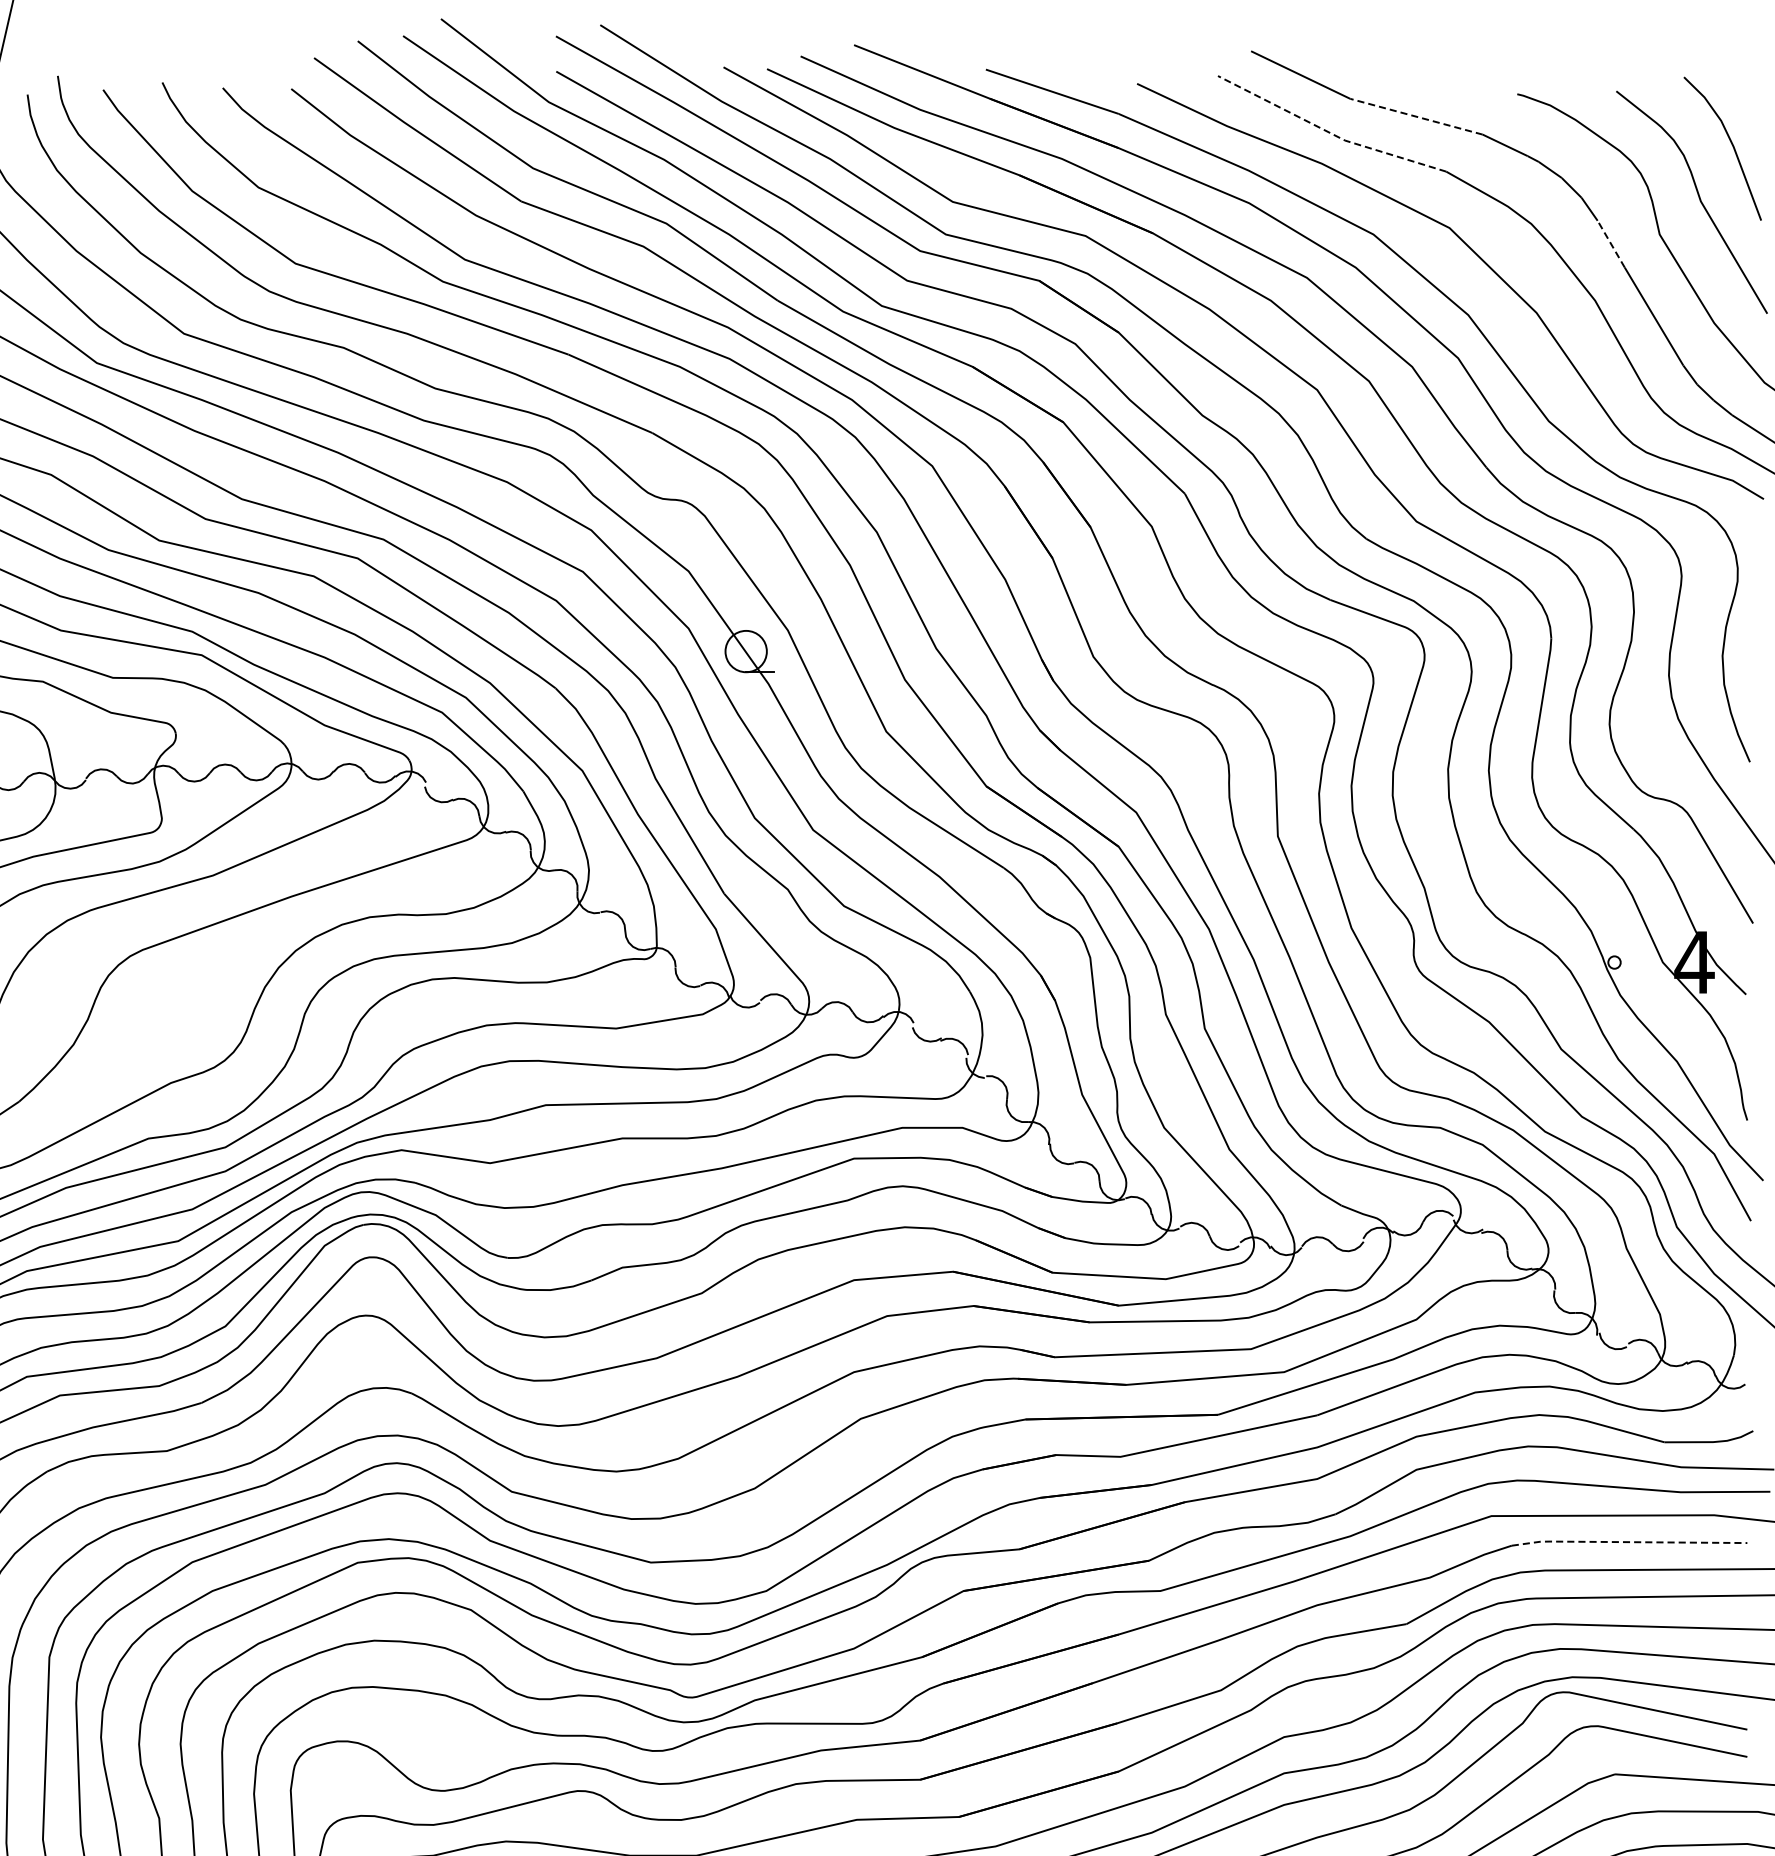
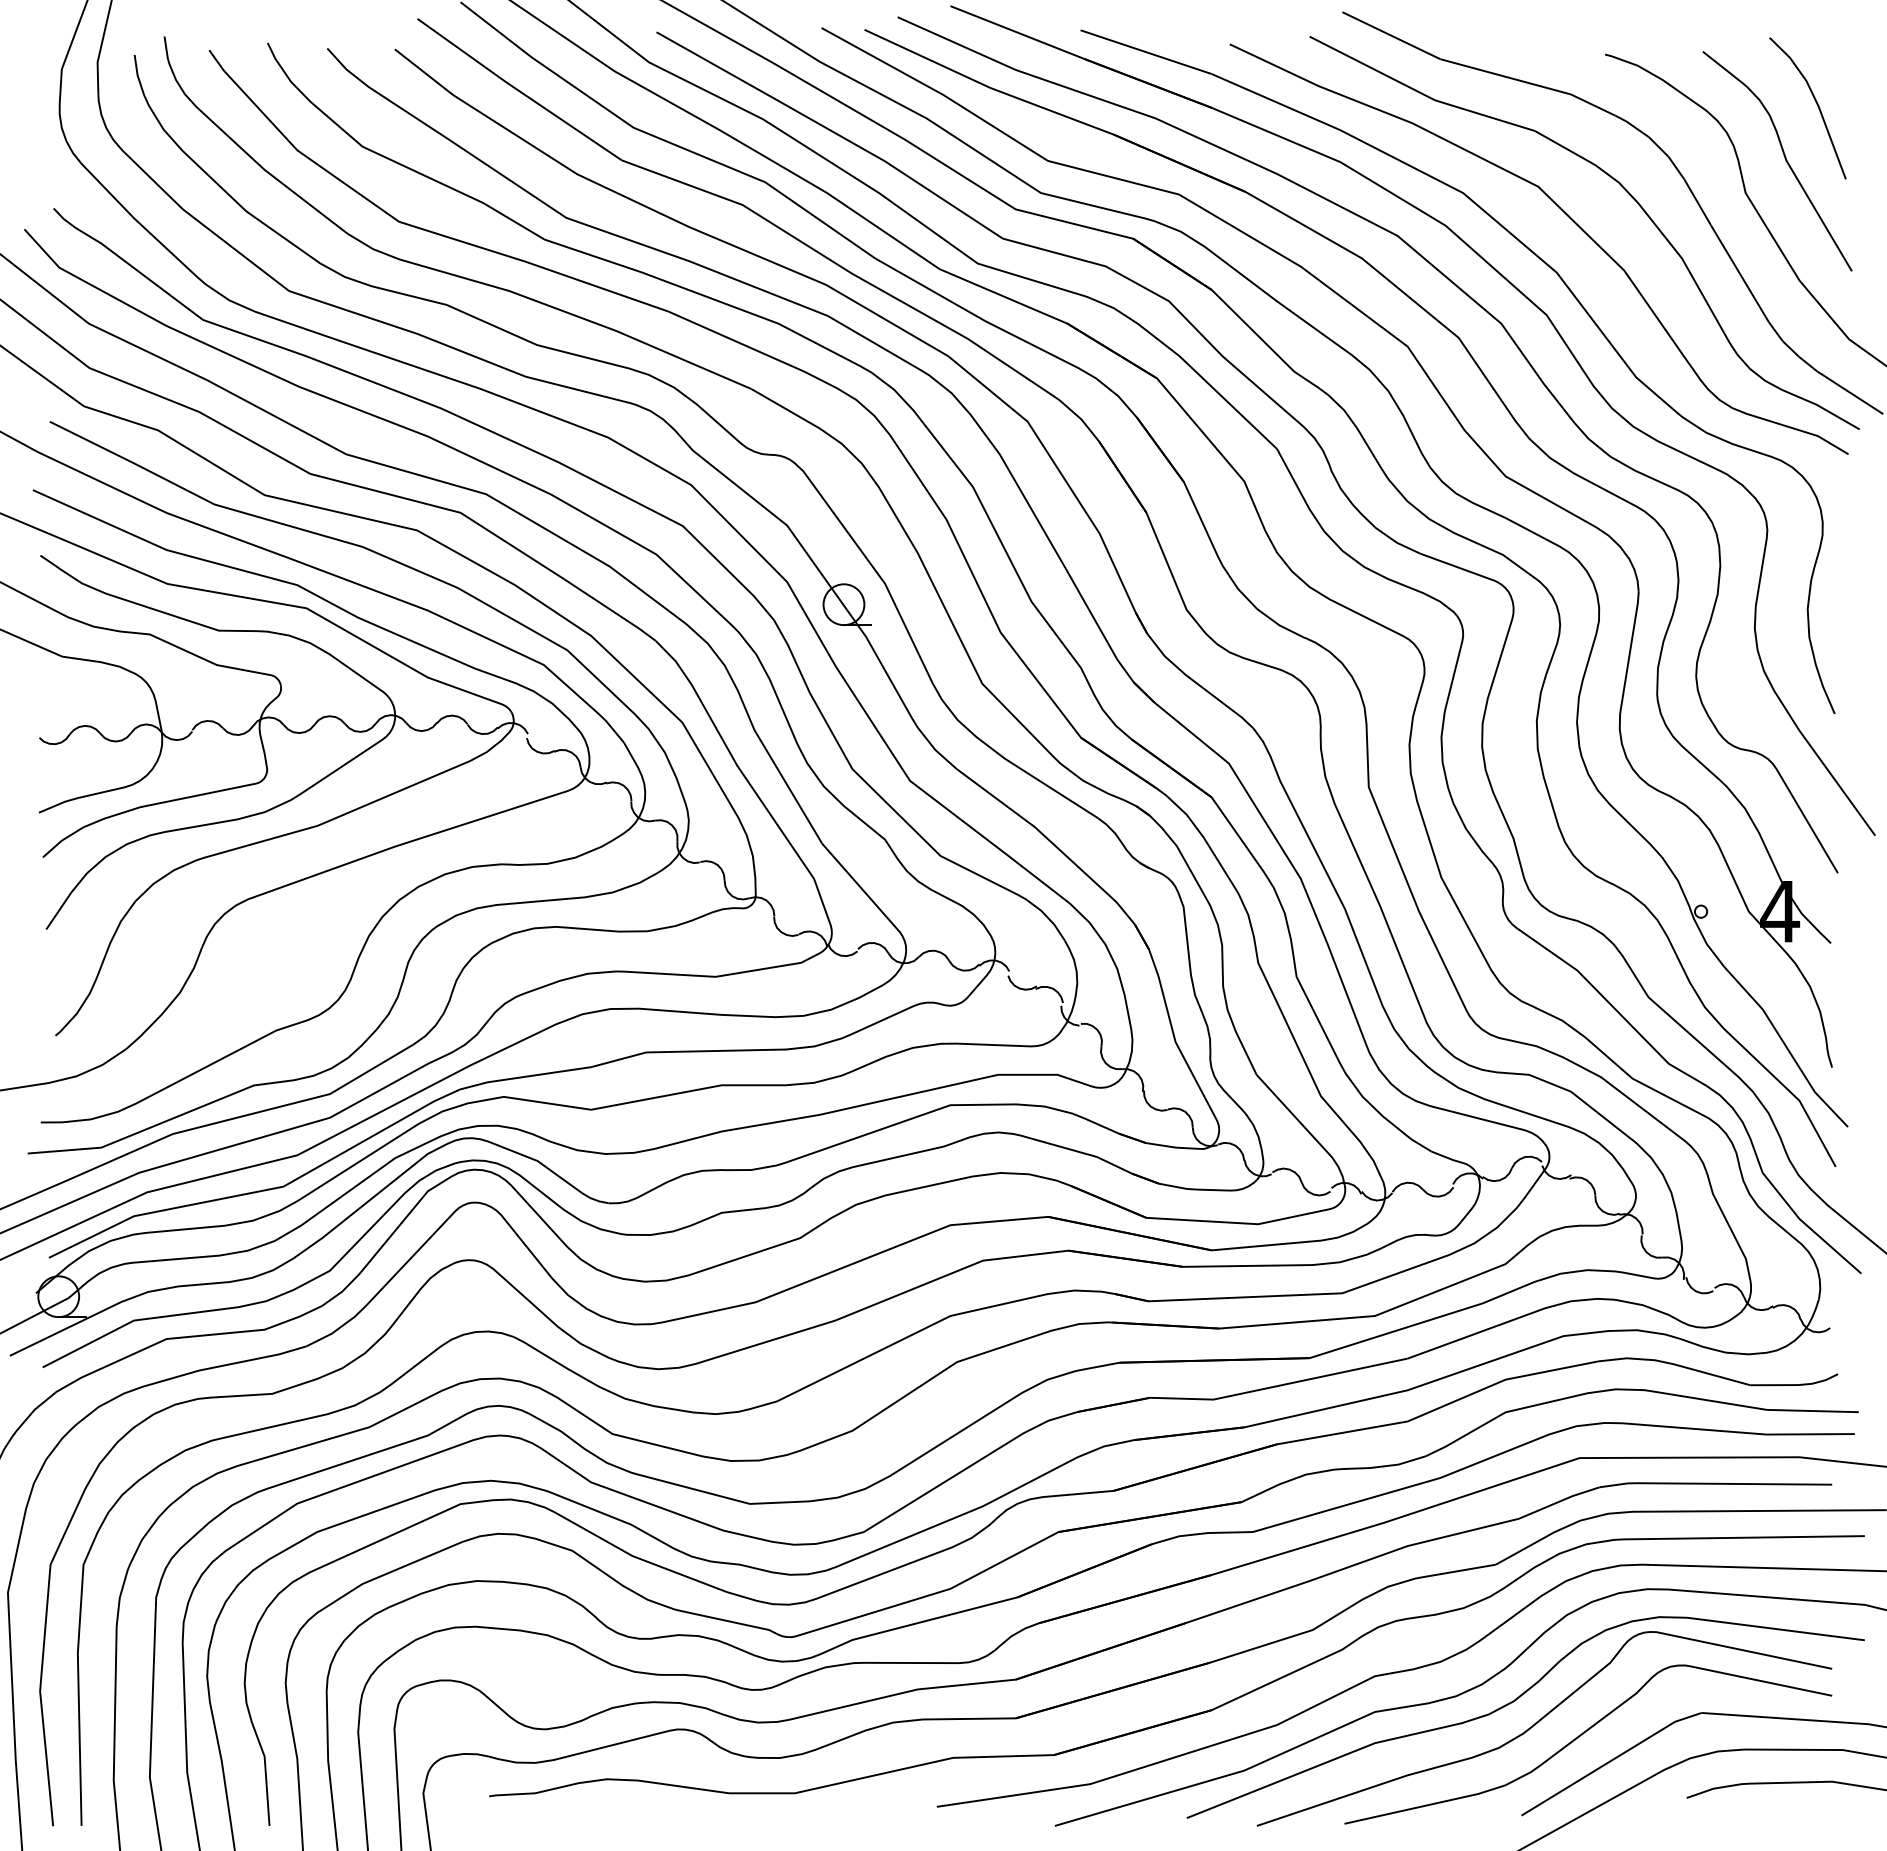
line: (1416, 116) -> (1505, 76), dashed -> solid
line: (1329, 132) -> (1419, 92), dashed -> solid
line: (1610, 244) -> (1697, 202), dashed -> solid
line: (1628, 1541) -> (1714, 1483), dashed -> solid

